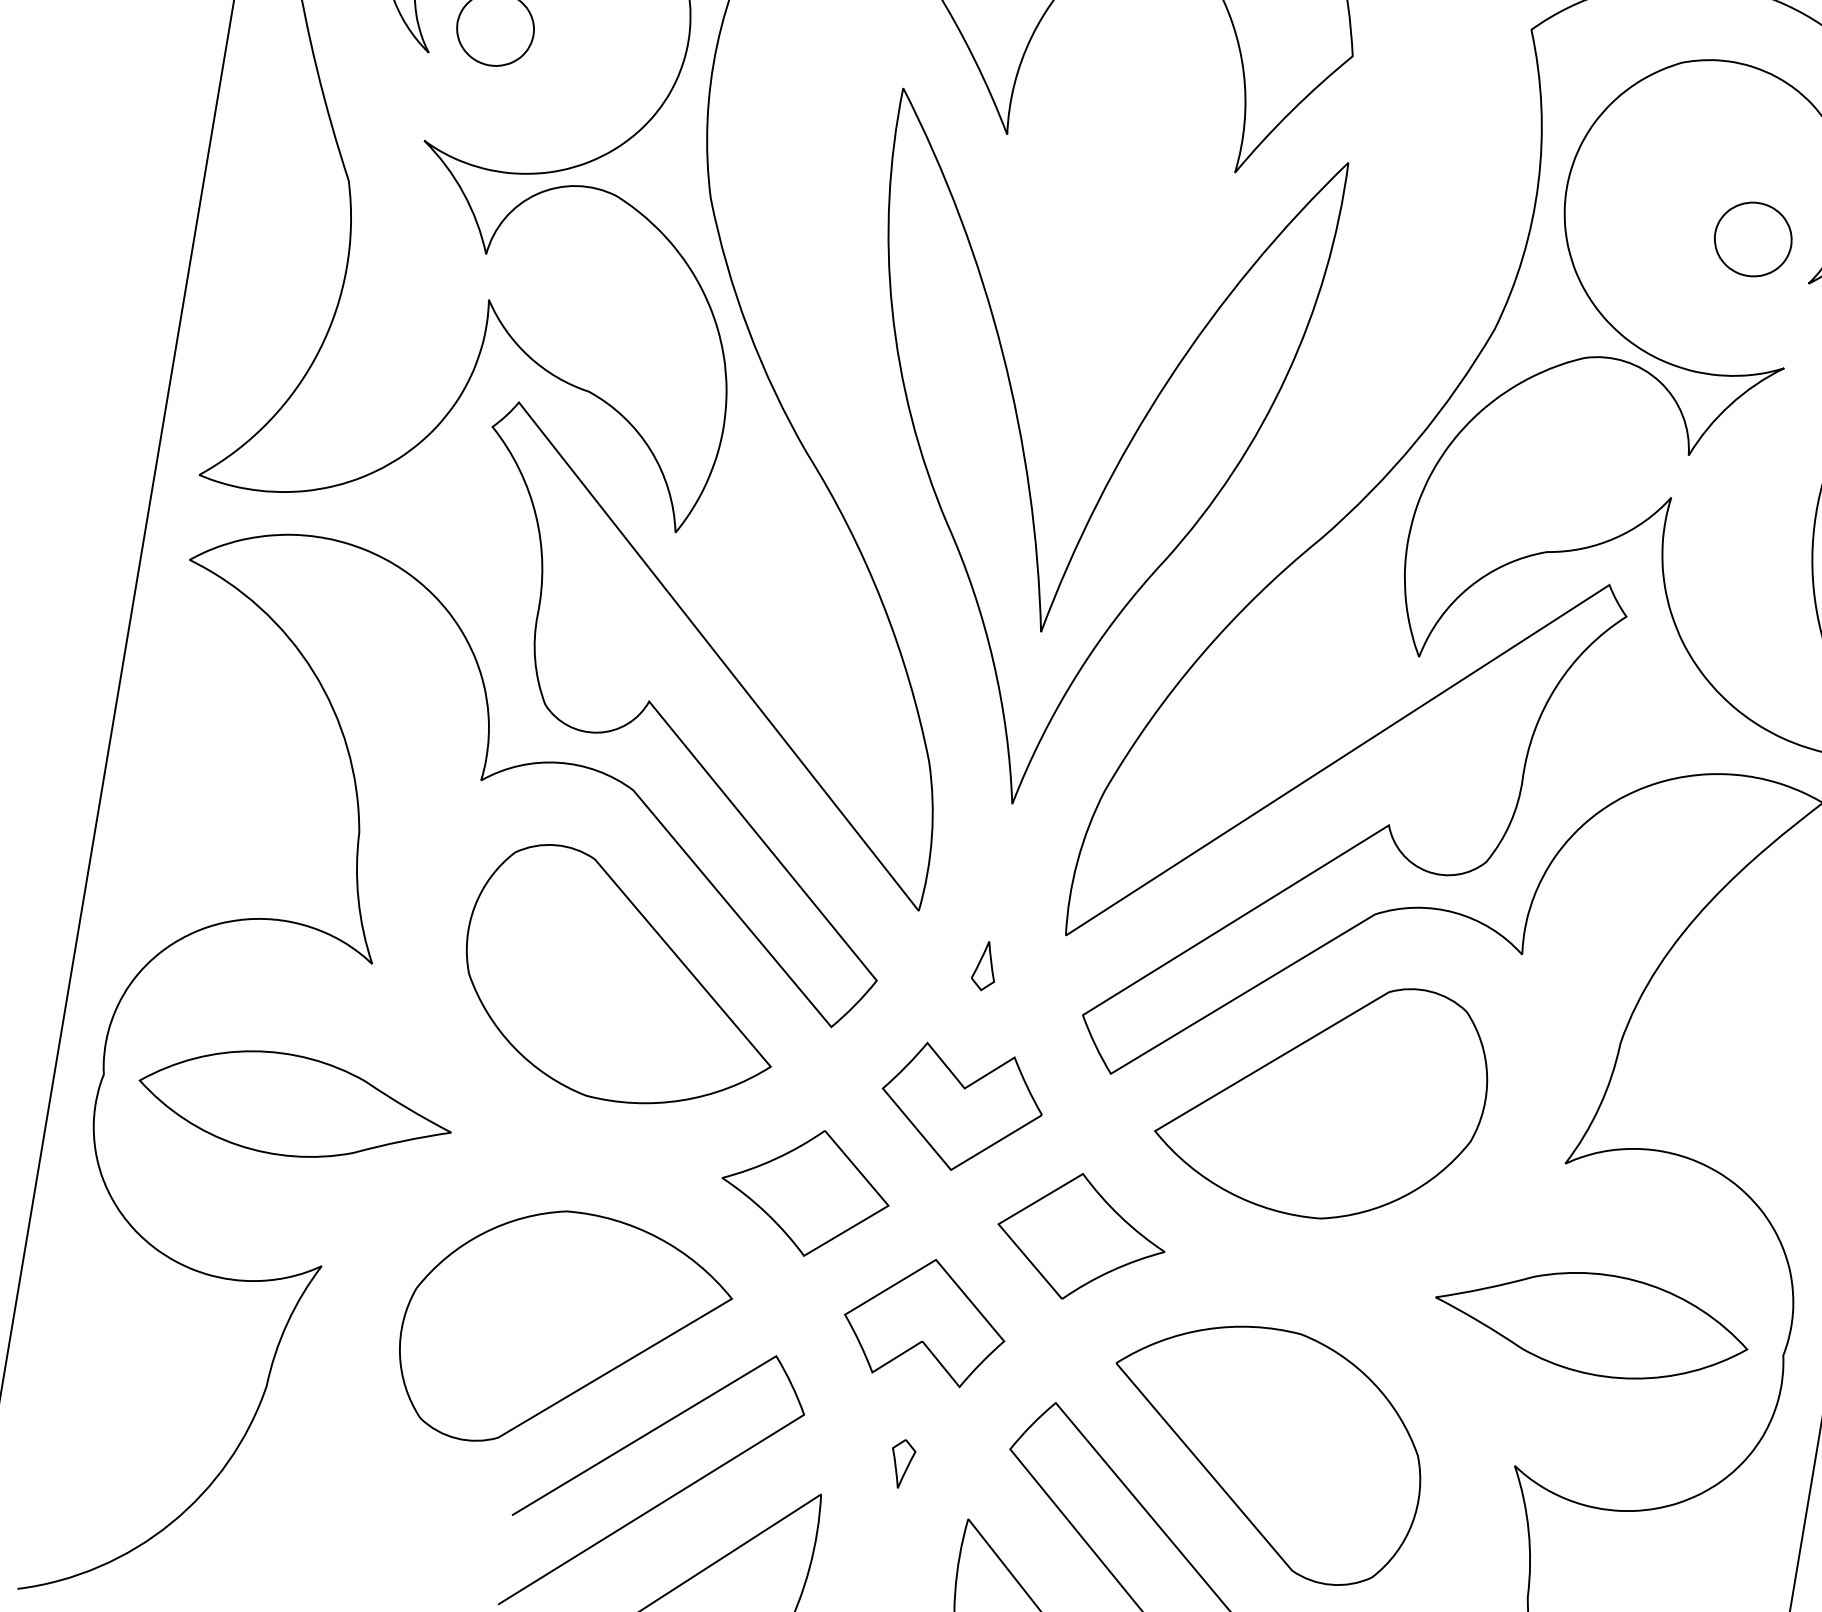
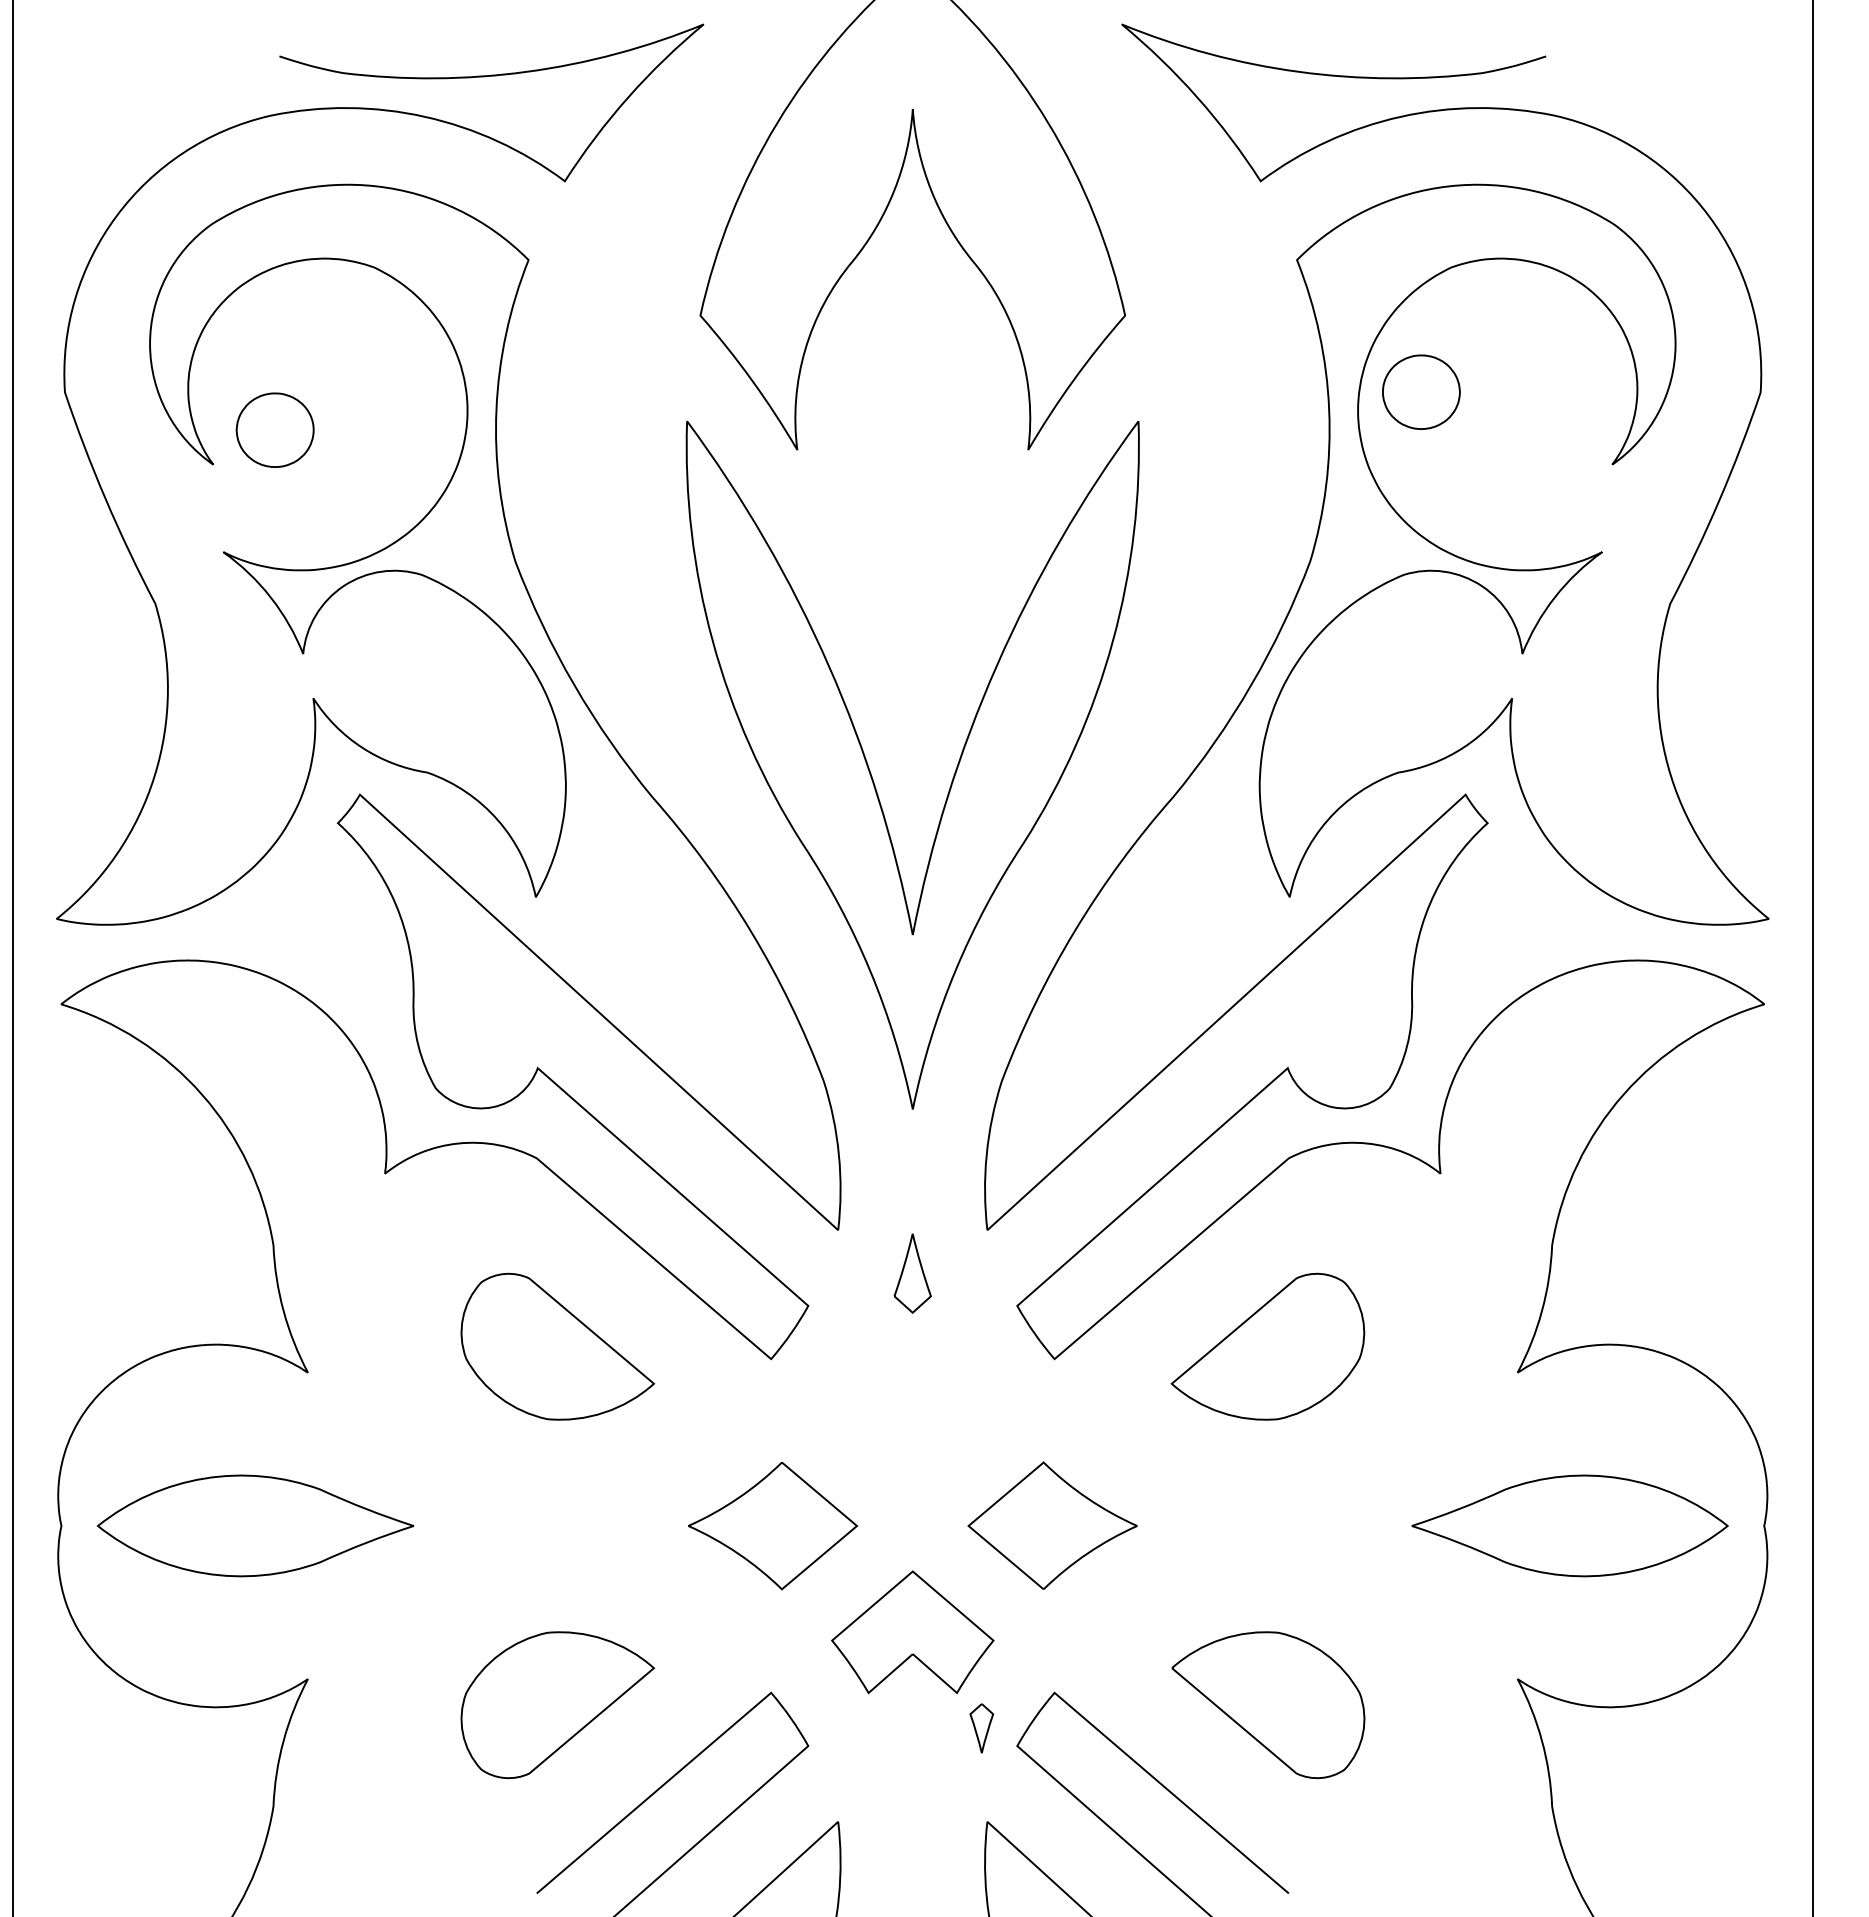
part: (1753, 238) -> (1421, 391), moved
part: (984, 965) -> (912, 1273), size x1.6
part: (622, 979) -> (557, 1346), size x0.6
part: (1322, 1096) -> (1267, 1346), size x0.6
part: (960, 1109) -> (912, 1419), removed
part: (563, 1332) -> (557, 1704), size x0.6
part: (1264, 1449) -> (1268, 1704), size x0.6
part: (901, 1463) -> (981, 1728), moved

